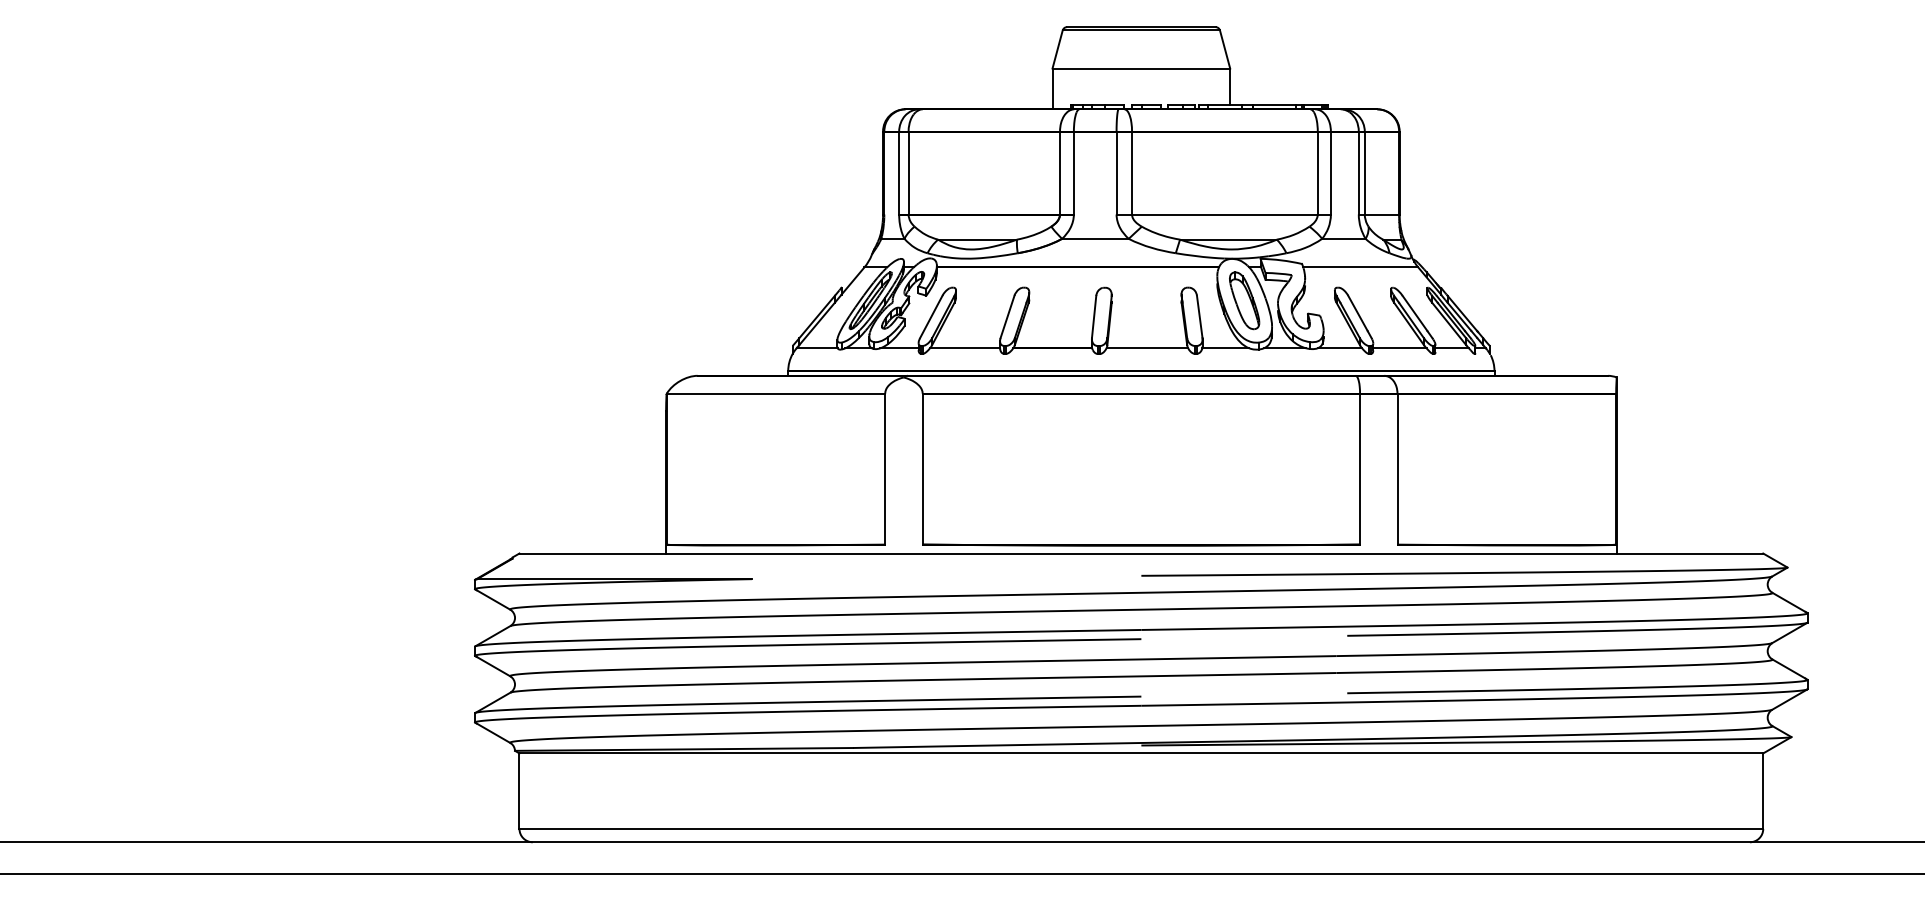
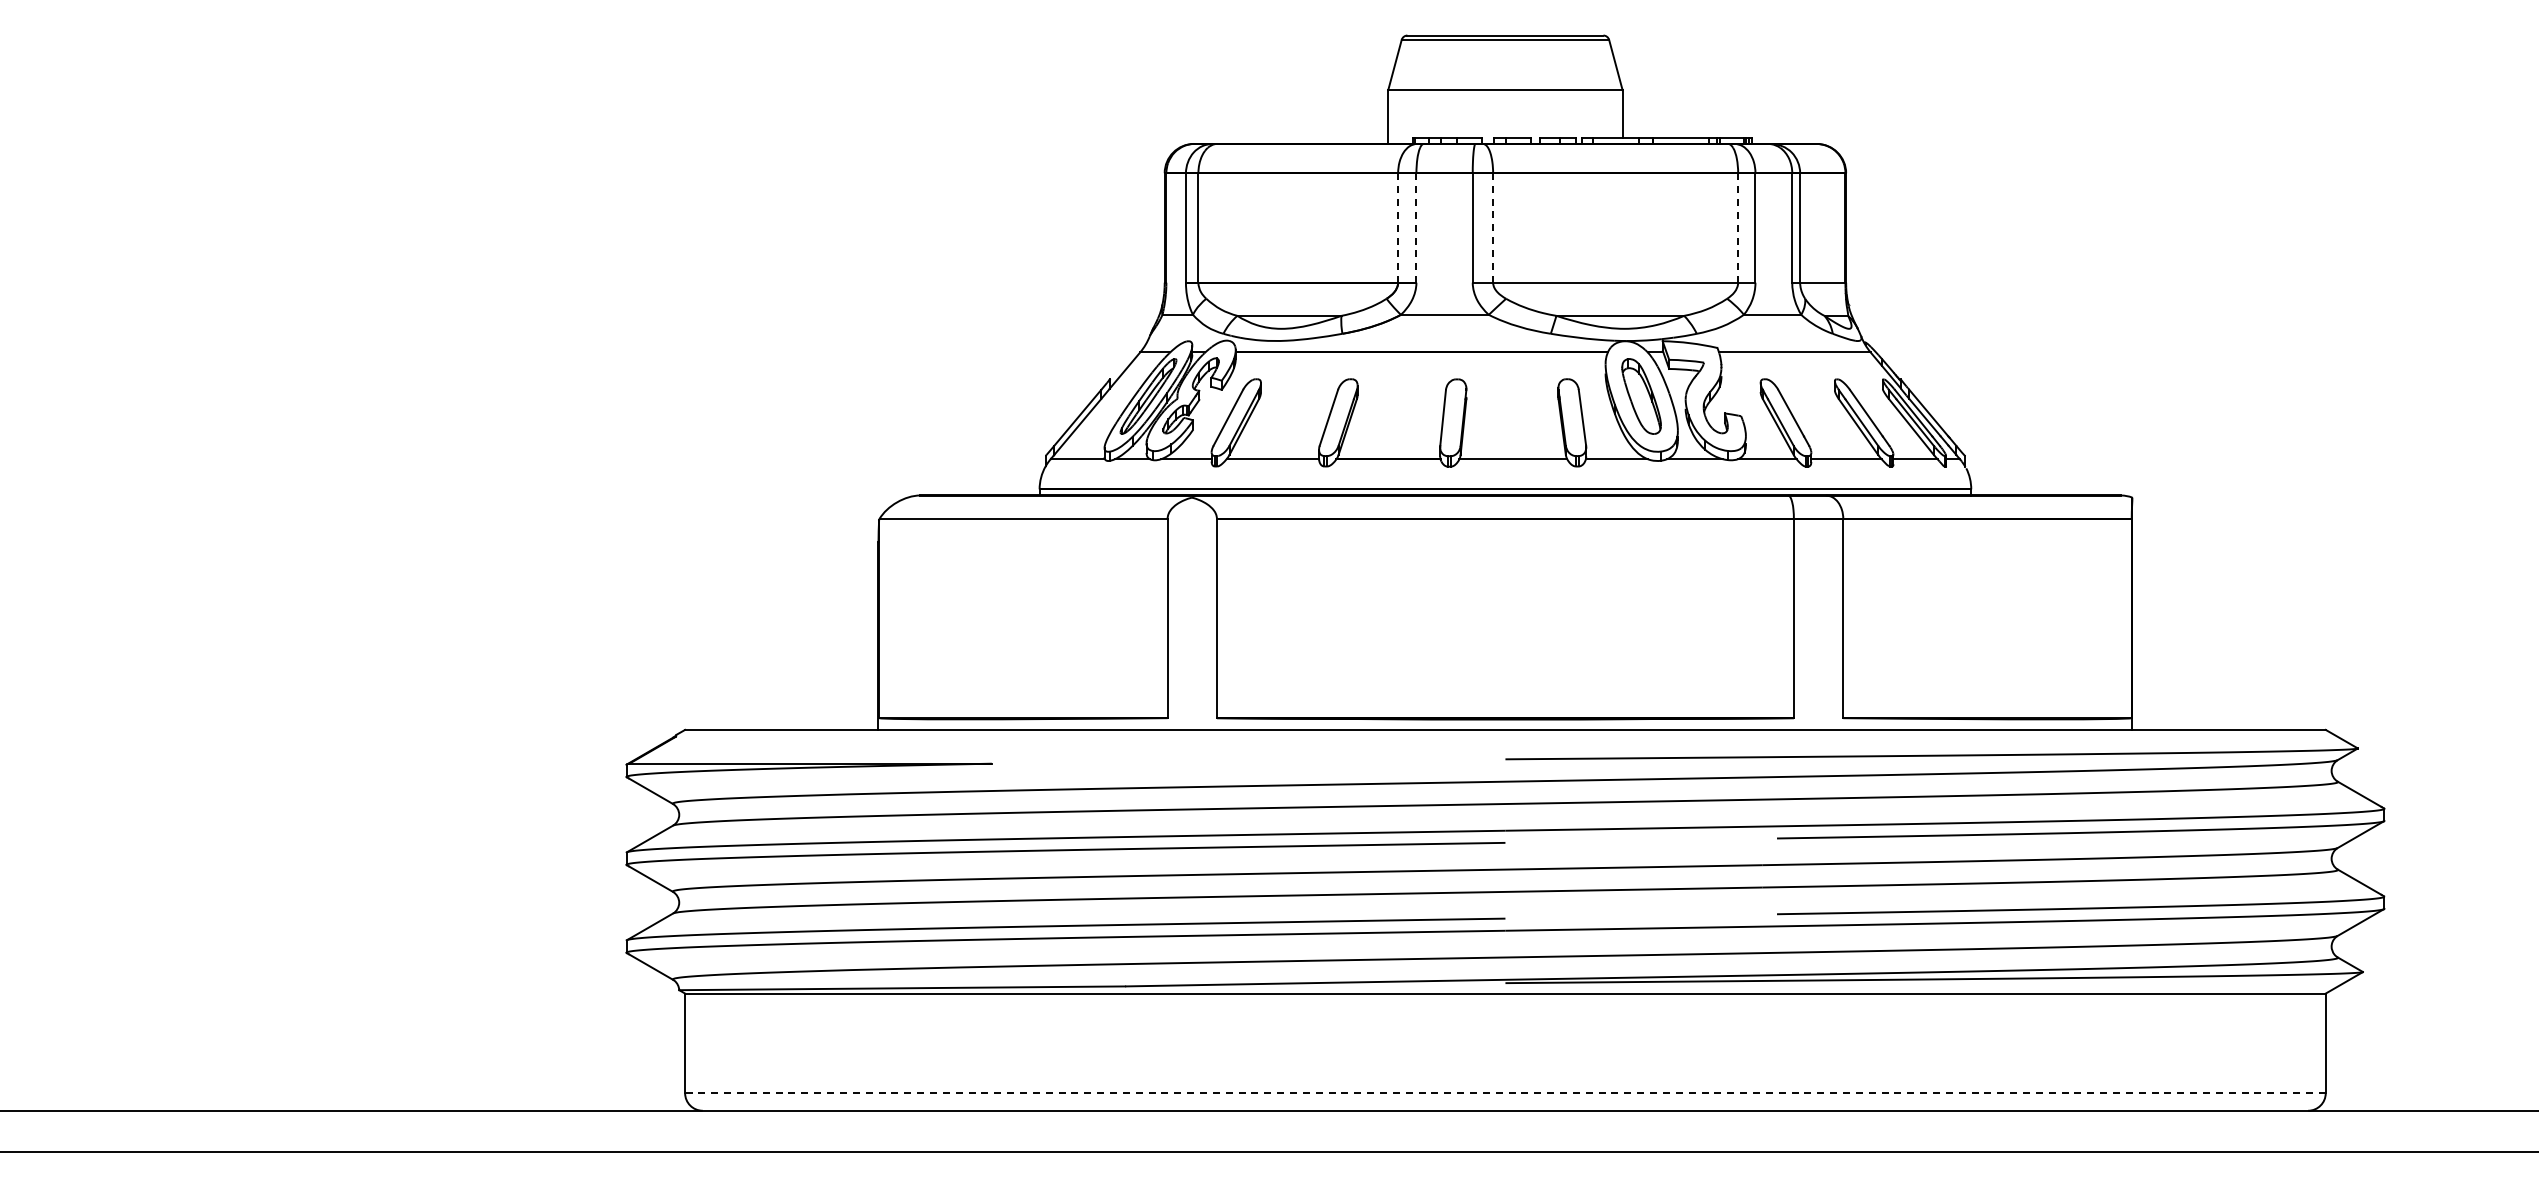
line: (1060, 172) -> (1398, 227), solid -> dashed
line: (1073, 172) -> (1416, 227), solid -> dashed
line: (1132, 172) -> (1493, 227), solid -> dashed
line: (1318, 172) -> (1738, 227), solid -> dashed
line: (1140, 829) -> (1504, 1093), solid -> dashed

